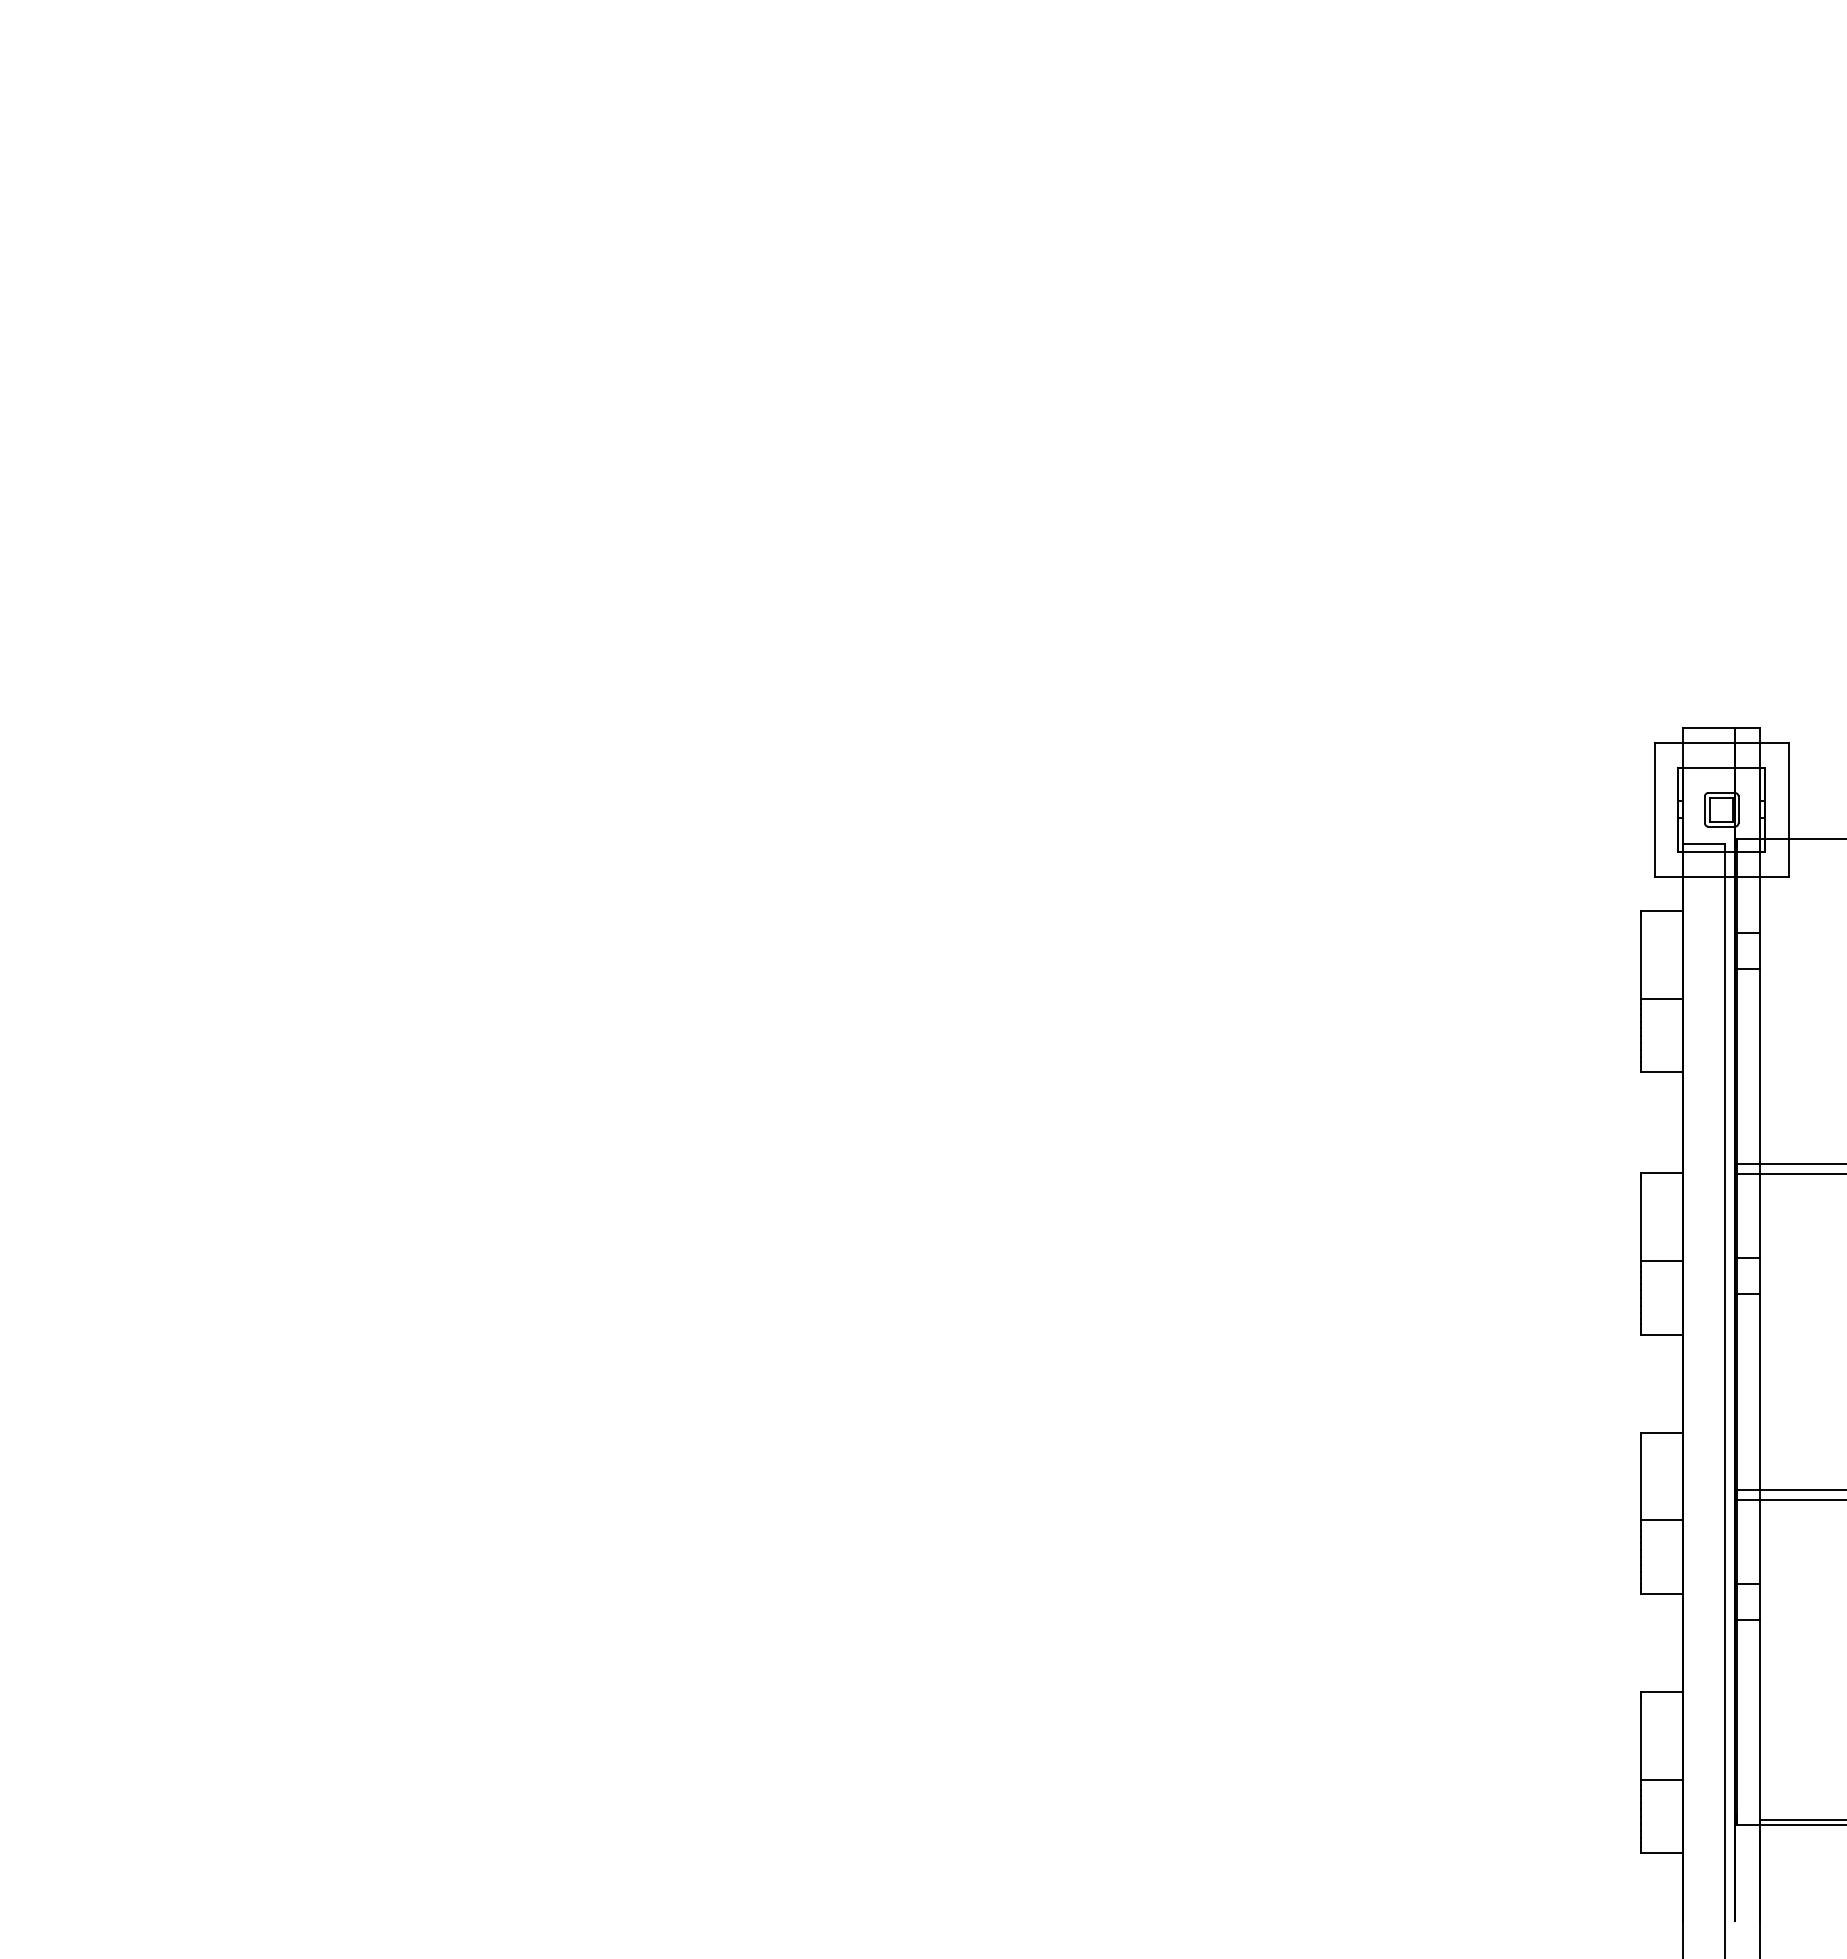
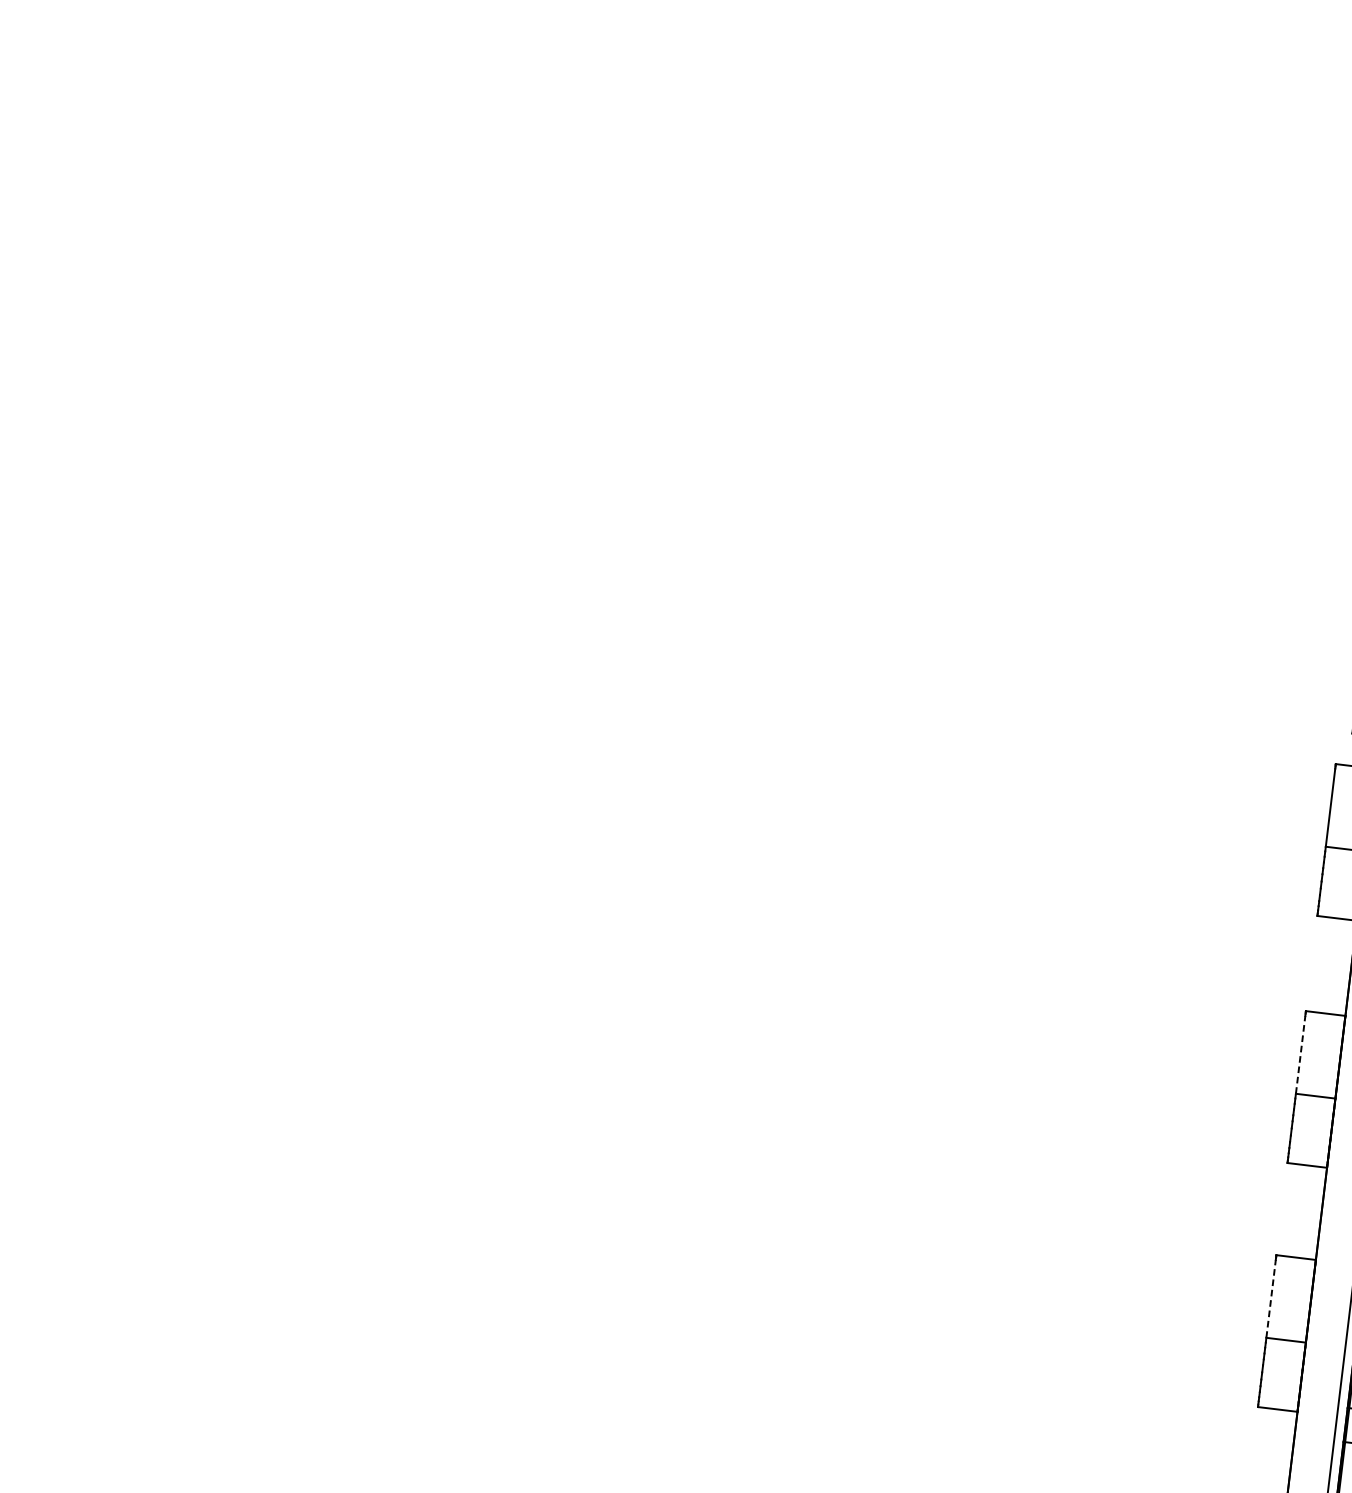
line: (1641, 1219) -> (1301, 1054), solid -> dashed
line: (1641, 1478) -> (1271, 1298), solid -> dashed

